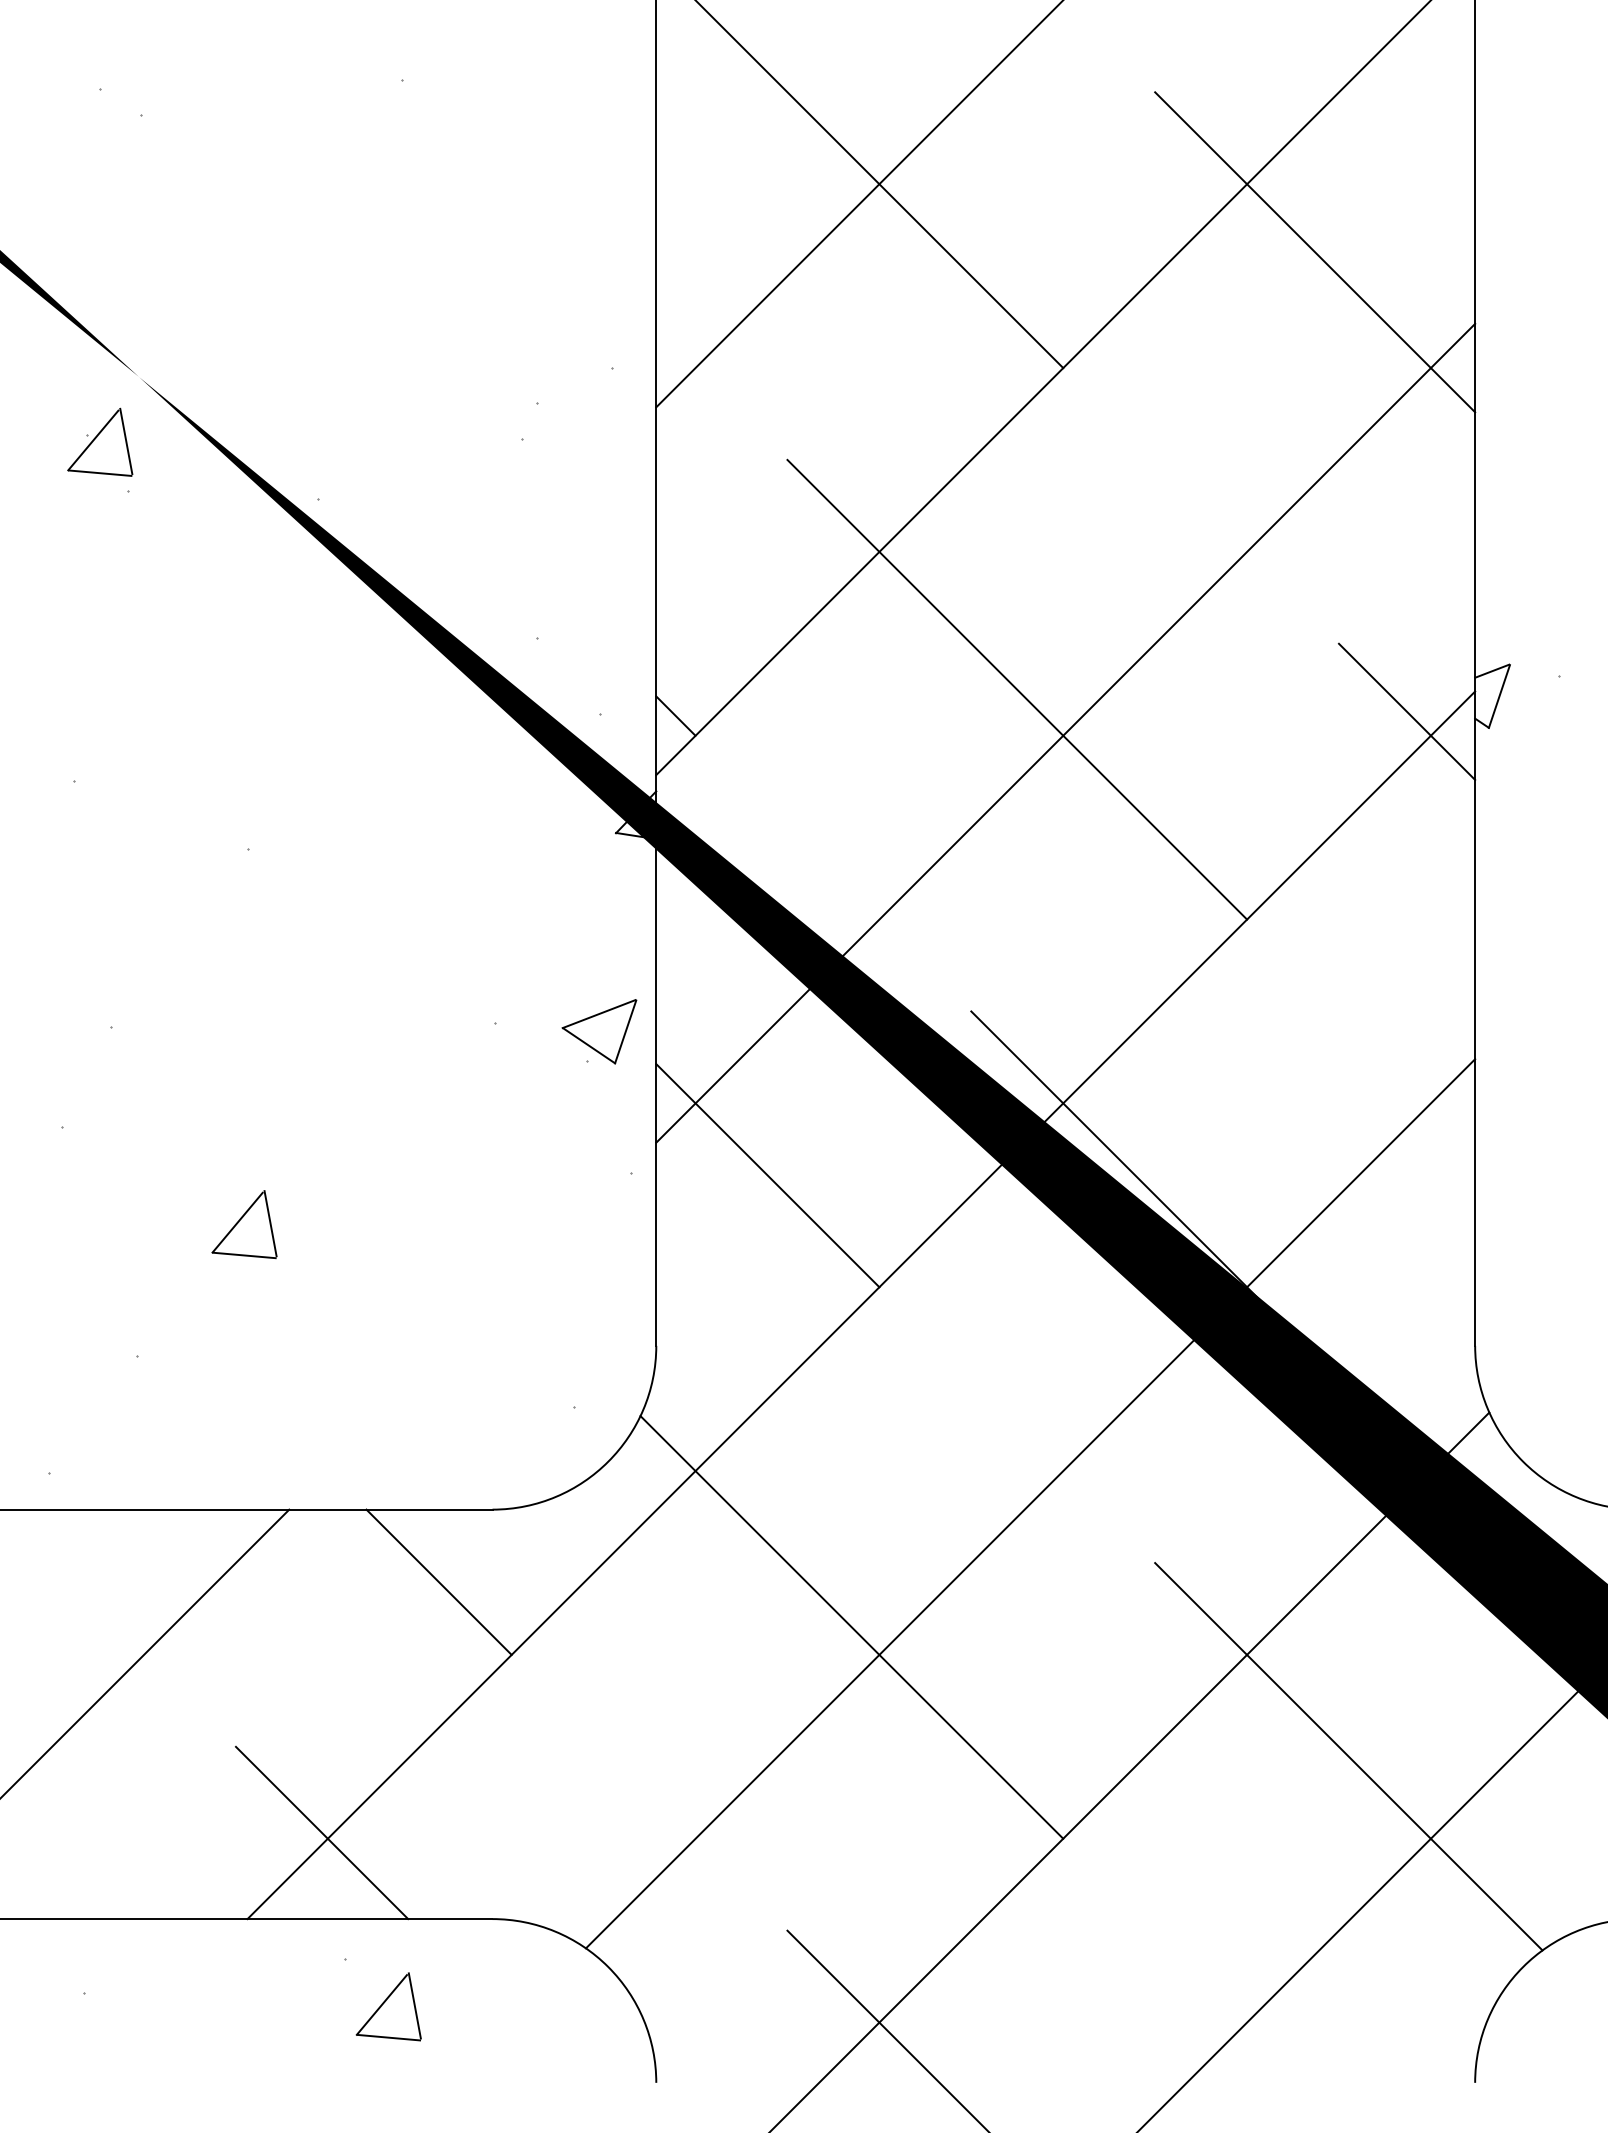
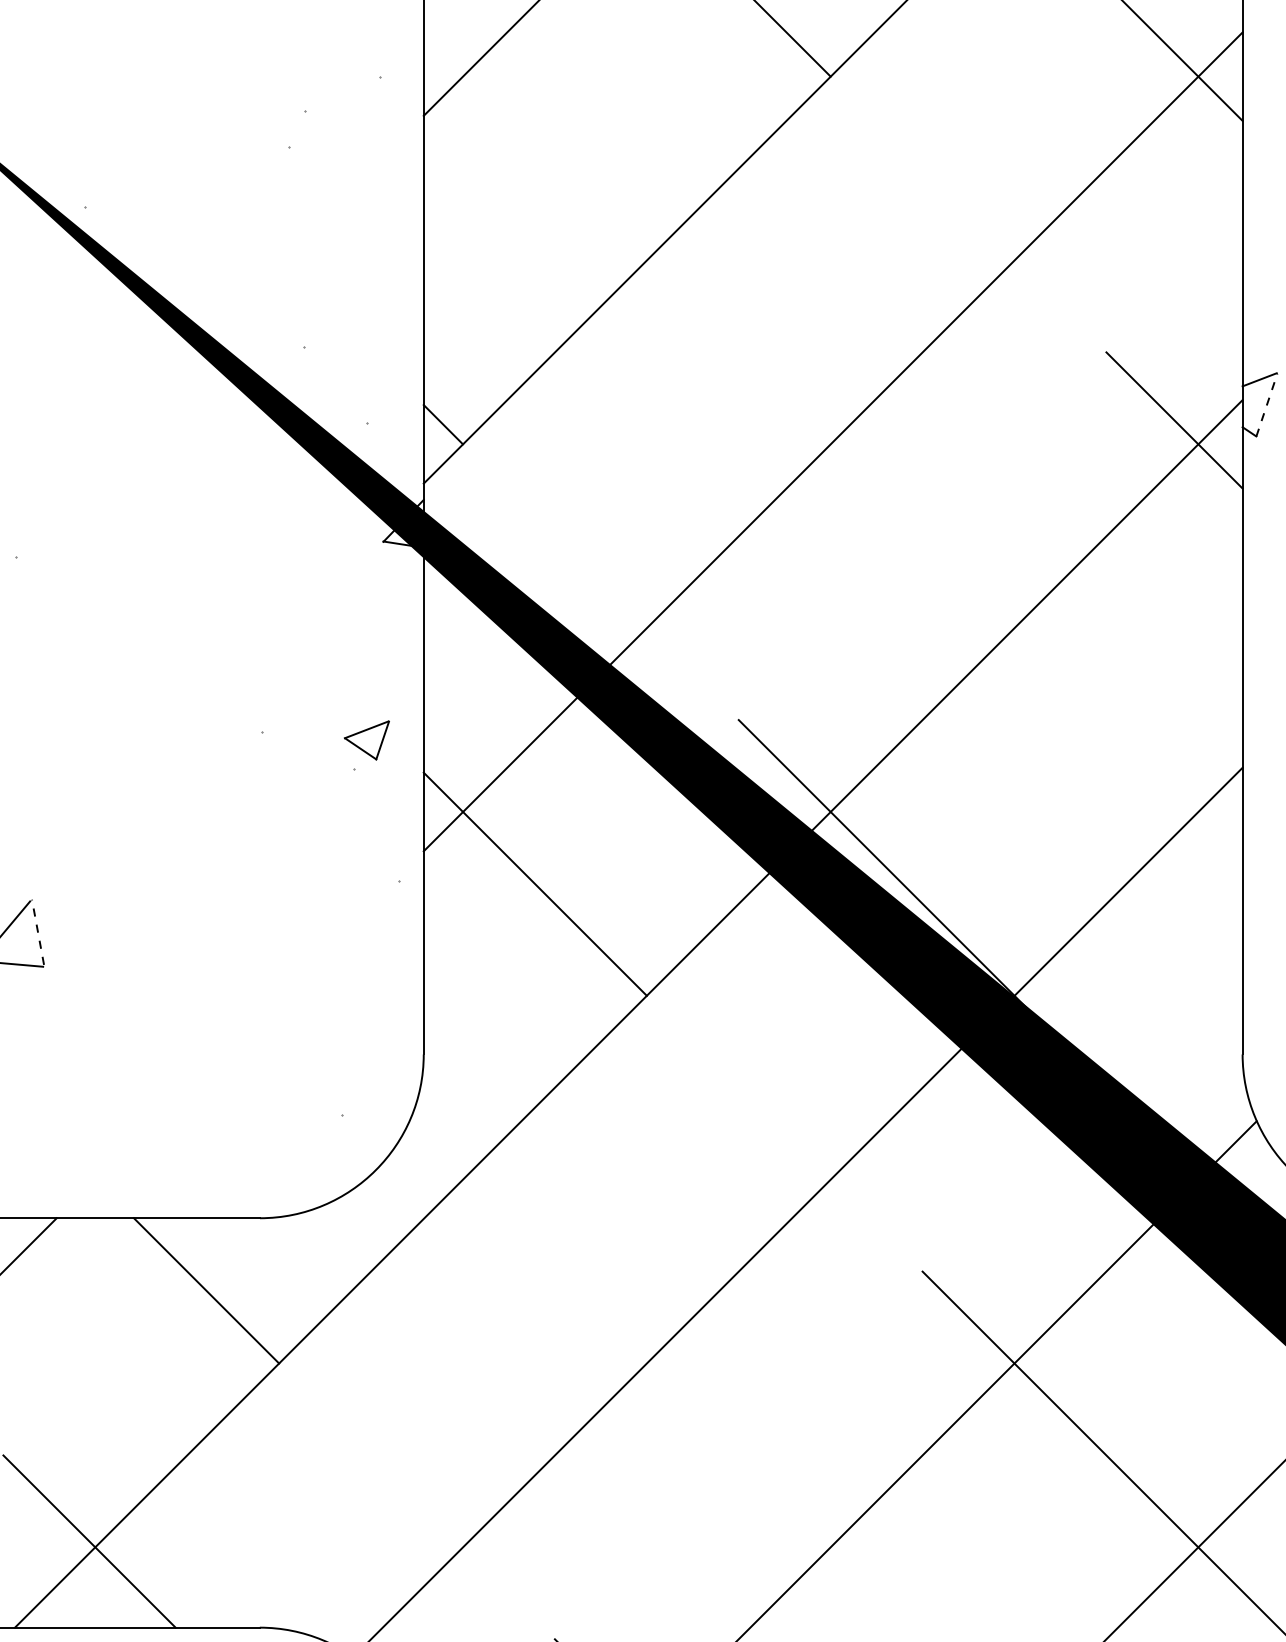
line: (1017, 689) -> (784, 398), removed
line: (1499, 696) -> (1266, 405), solid -> dashed
part: (599, 1031) -> (366, 740), size x0.6
line: (270, 1223) -> (37, 932), solid -> dashed
line: (851, 1627) -> (618, 1336), removed

